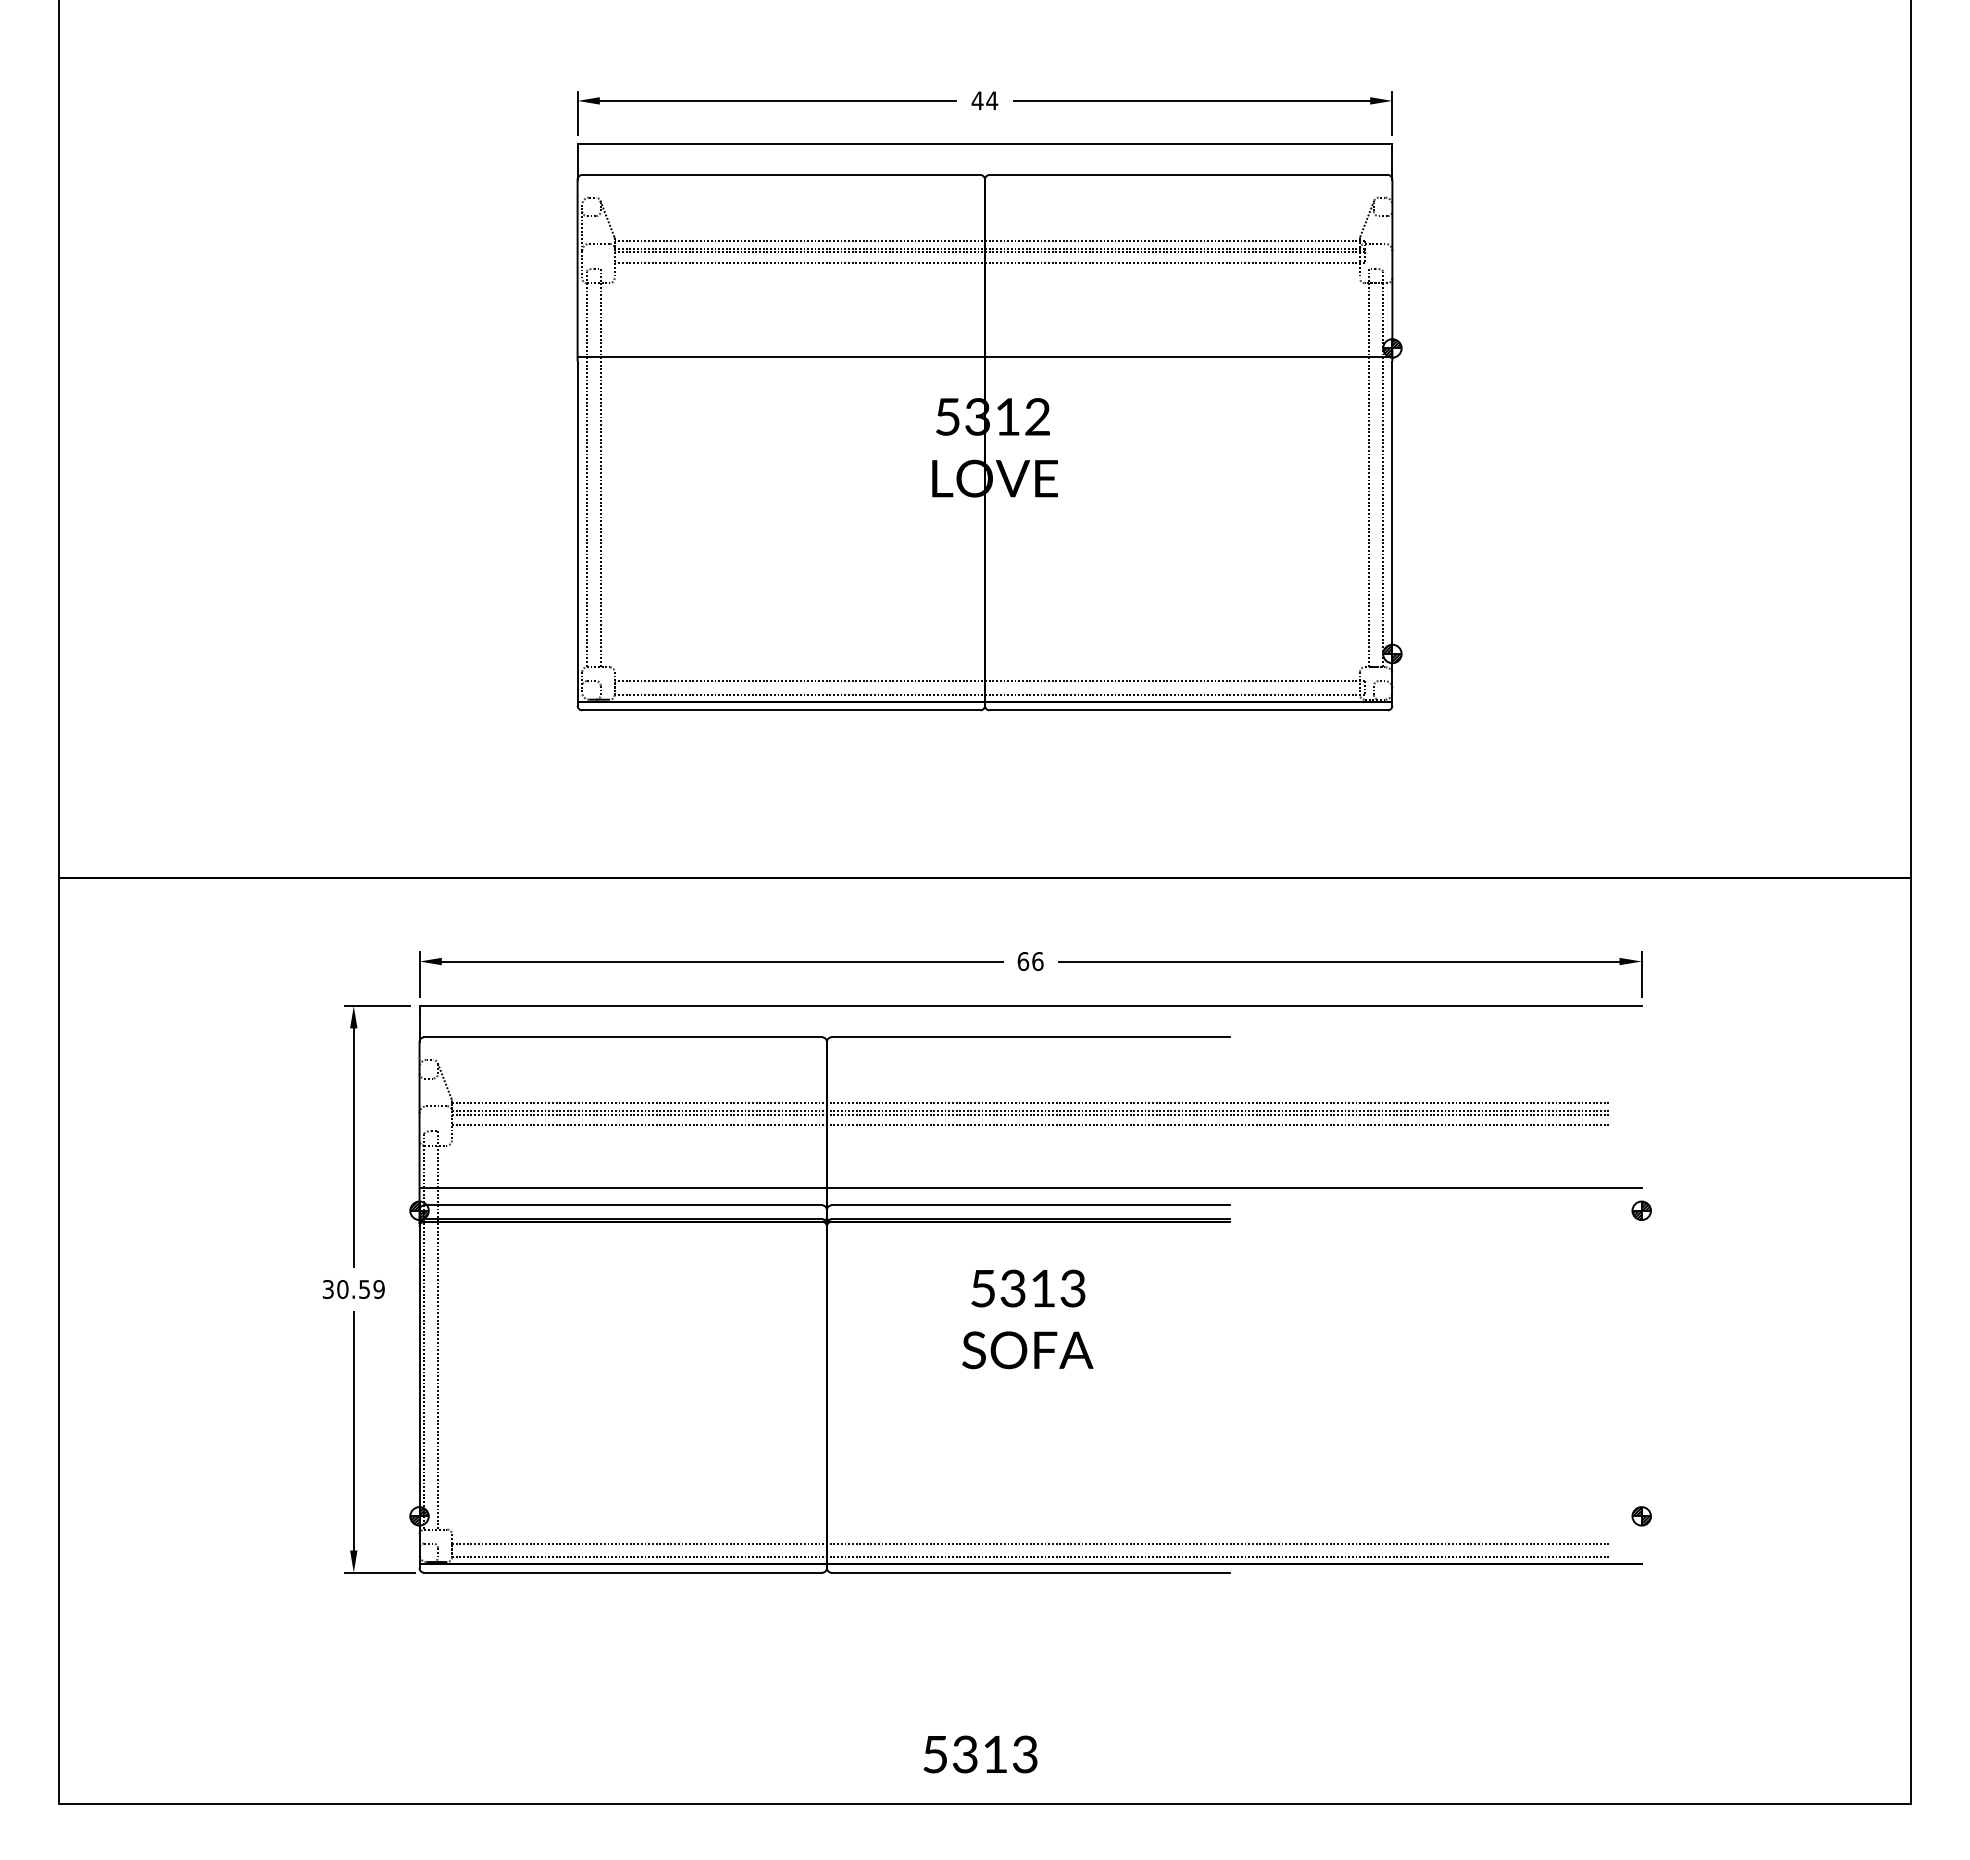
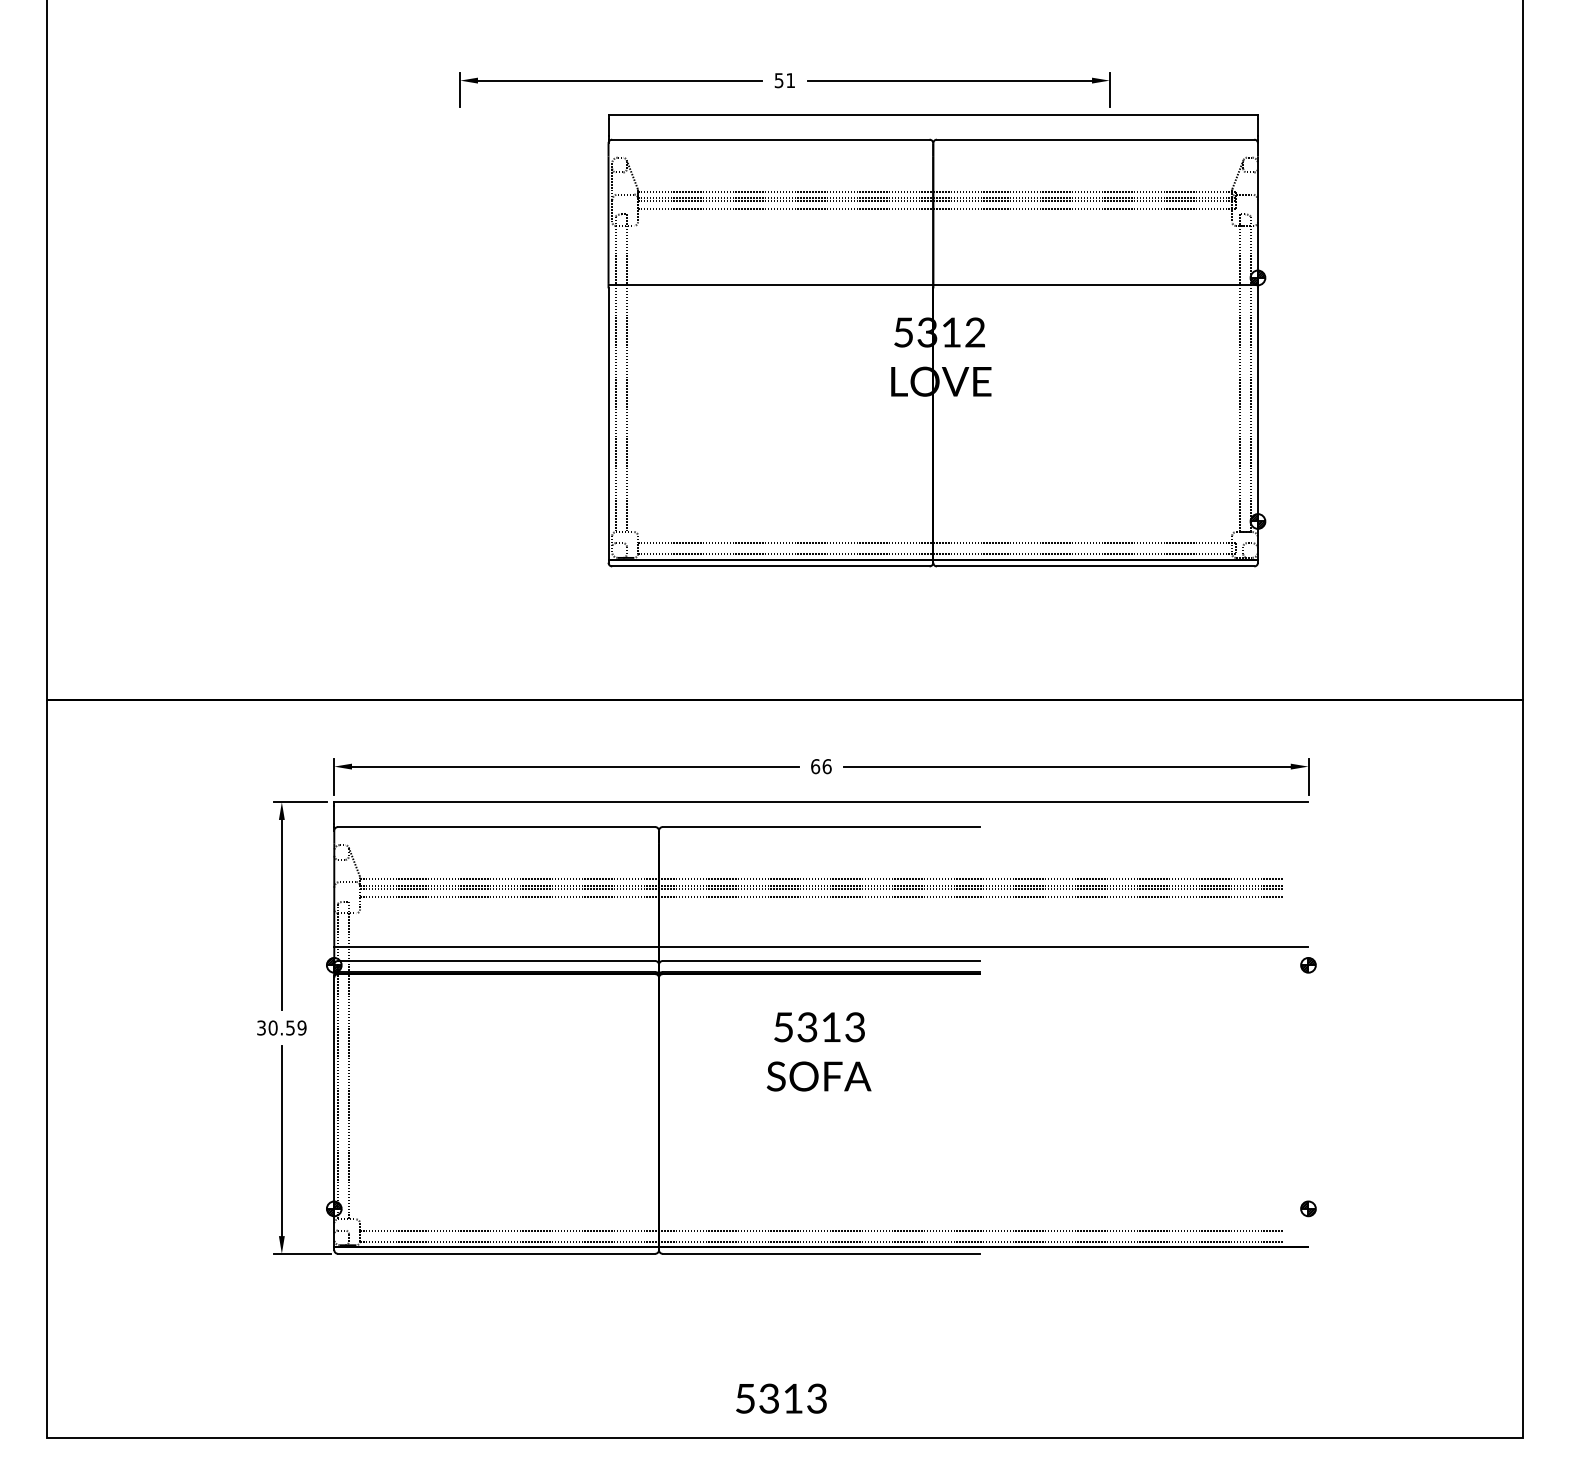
text: (984, 100) -> (784, 80), 44 -> 51
part: (989, 427) -> (936, 340), moved

